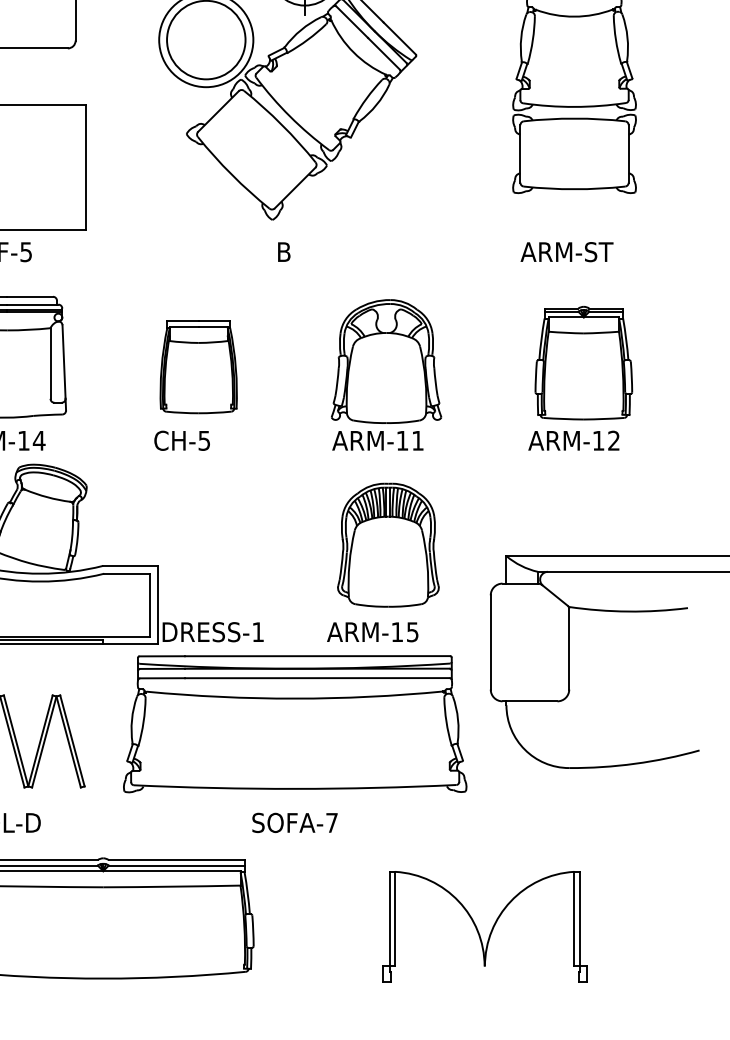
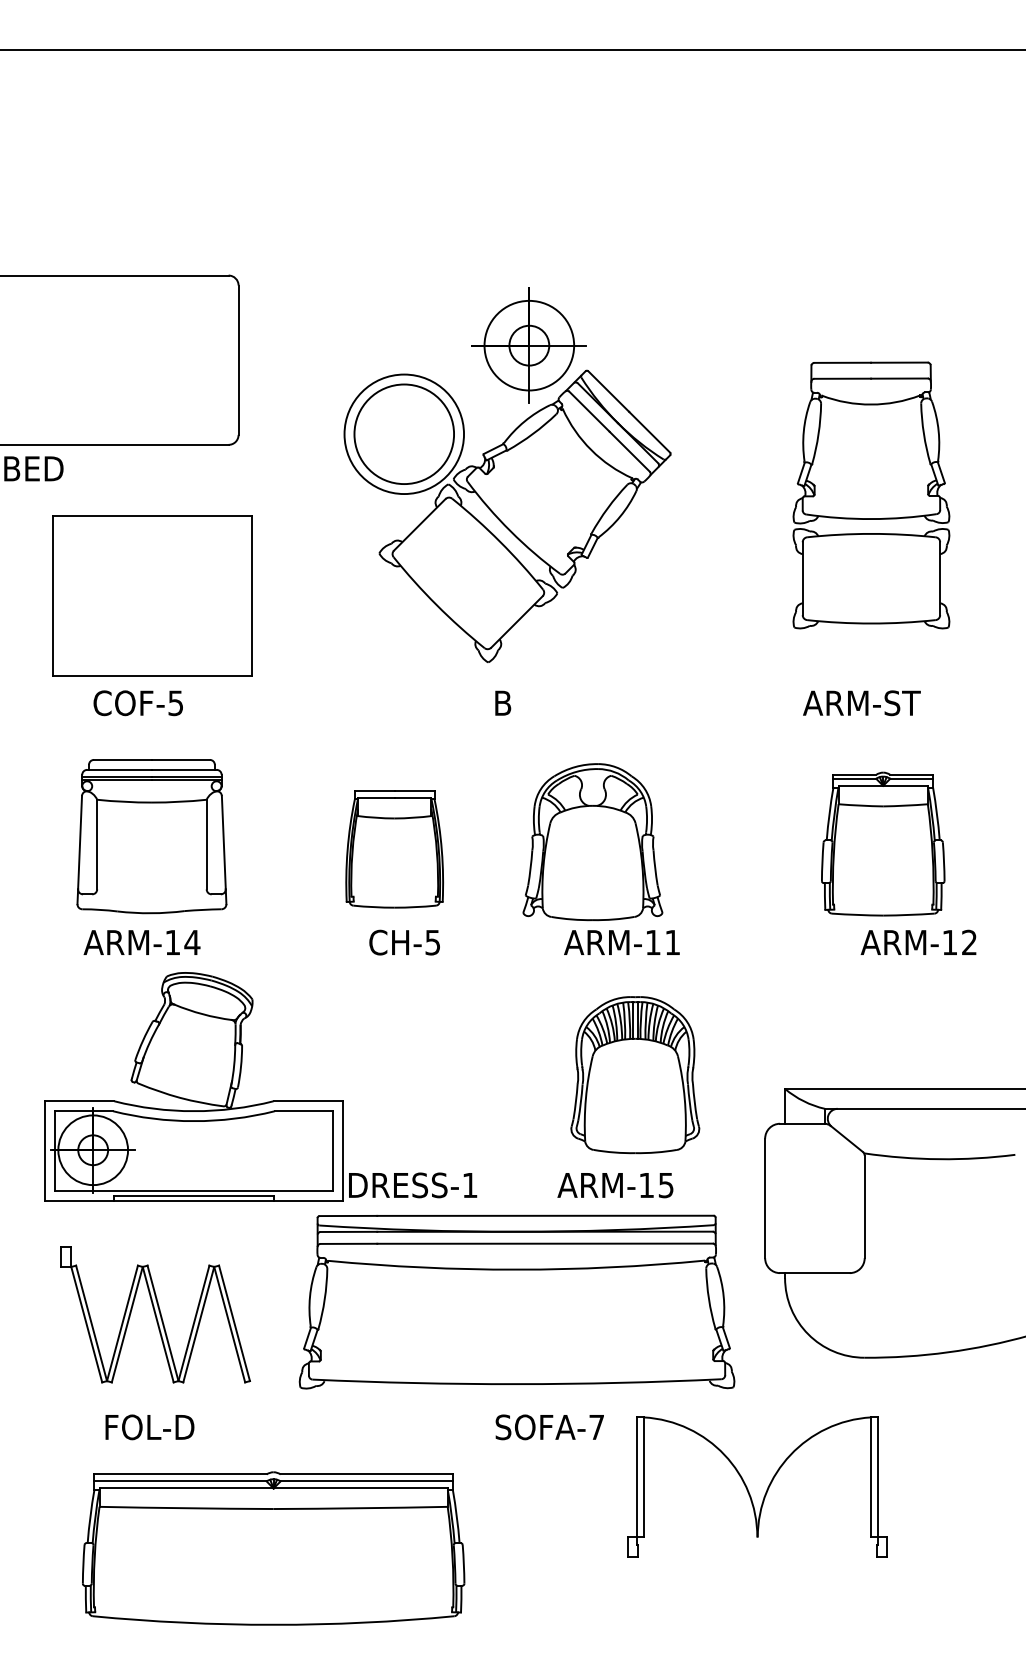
part: (386, 361) -> (592, 842), moved
text: (573, 439) -> (918, 941), moved
text: (182, 440) -> (404, 942), moved
text: (294, 823) -> (549, 1427), moved
part: (478, 930) -> (749, 1491), moved

